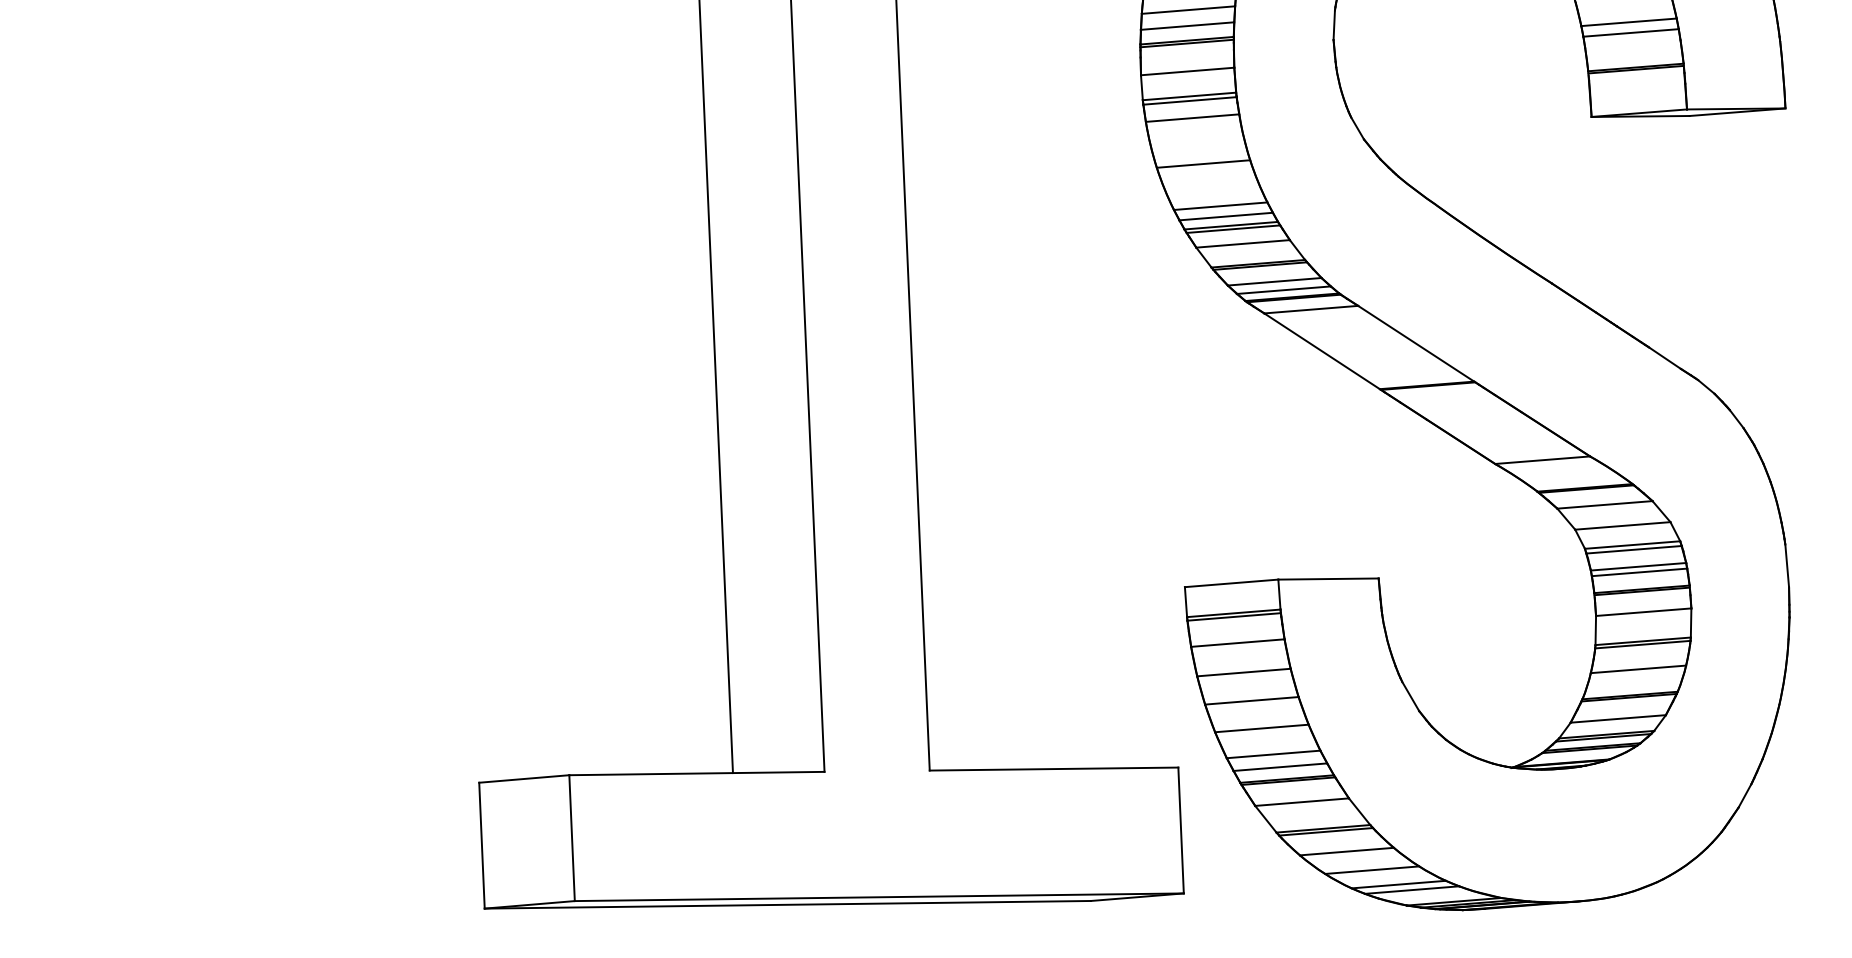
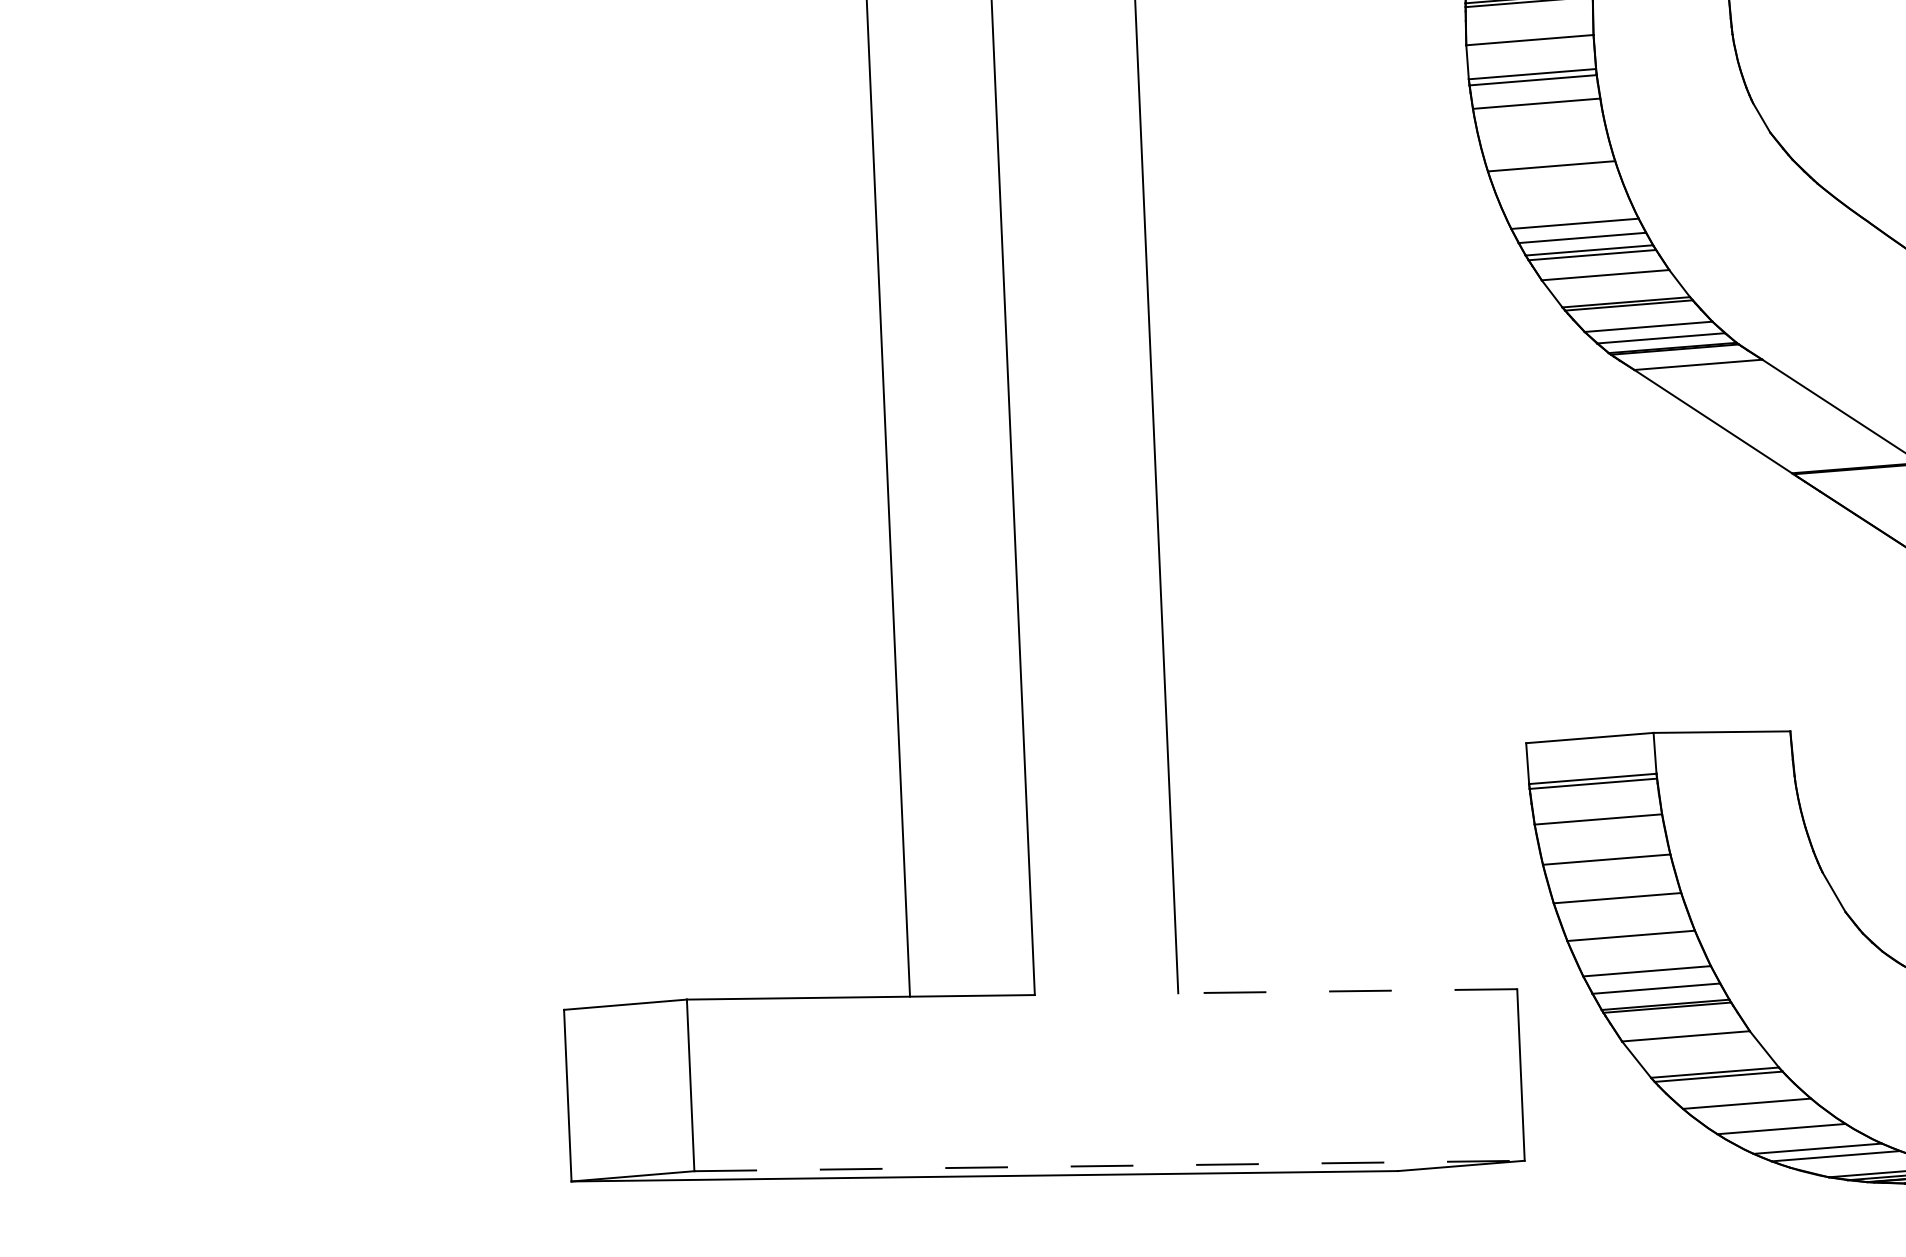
line: (1053, 769) -> (1347, 991), solid -> dashed
line: (879, 897) -> (1109, 1166), solid -> dashed

